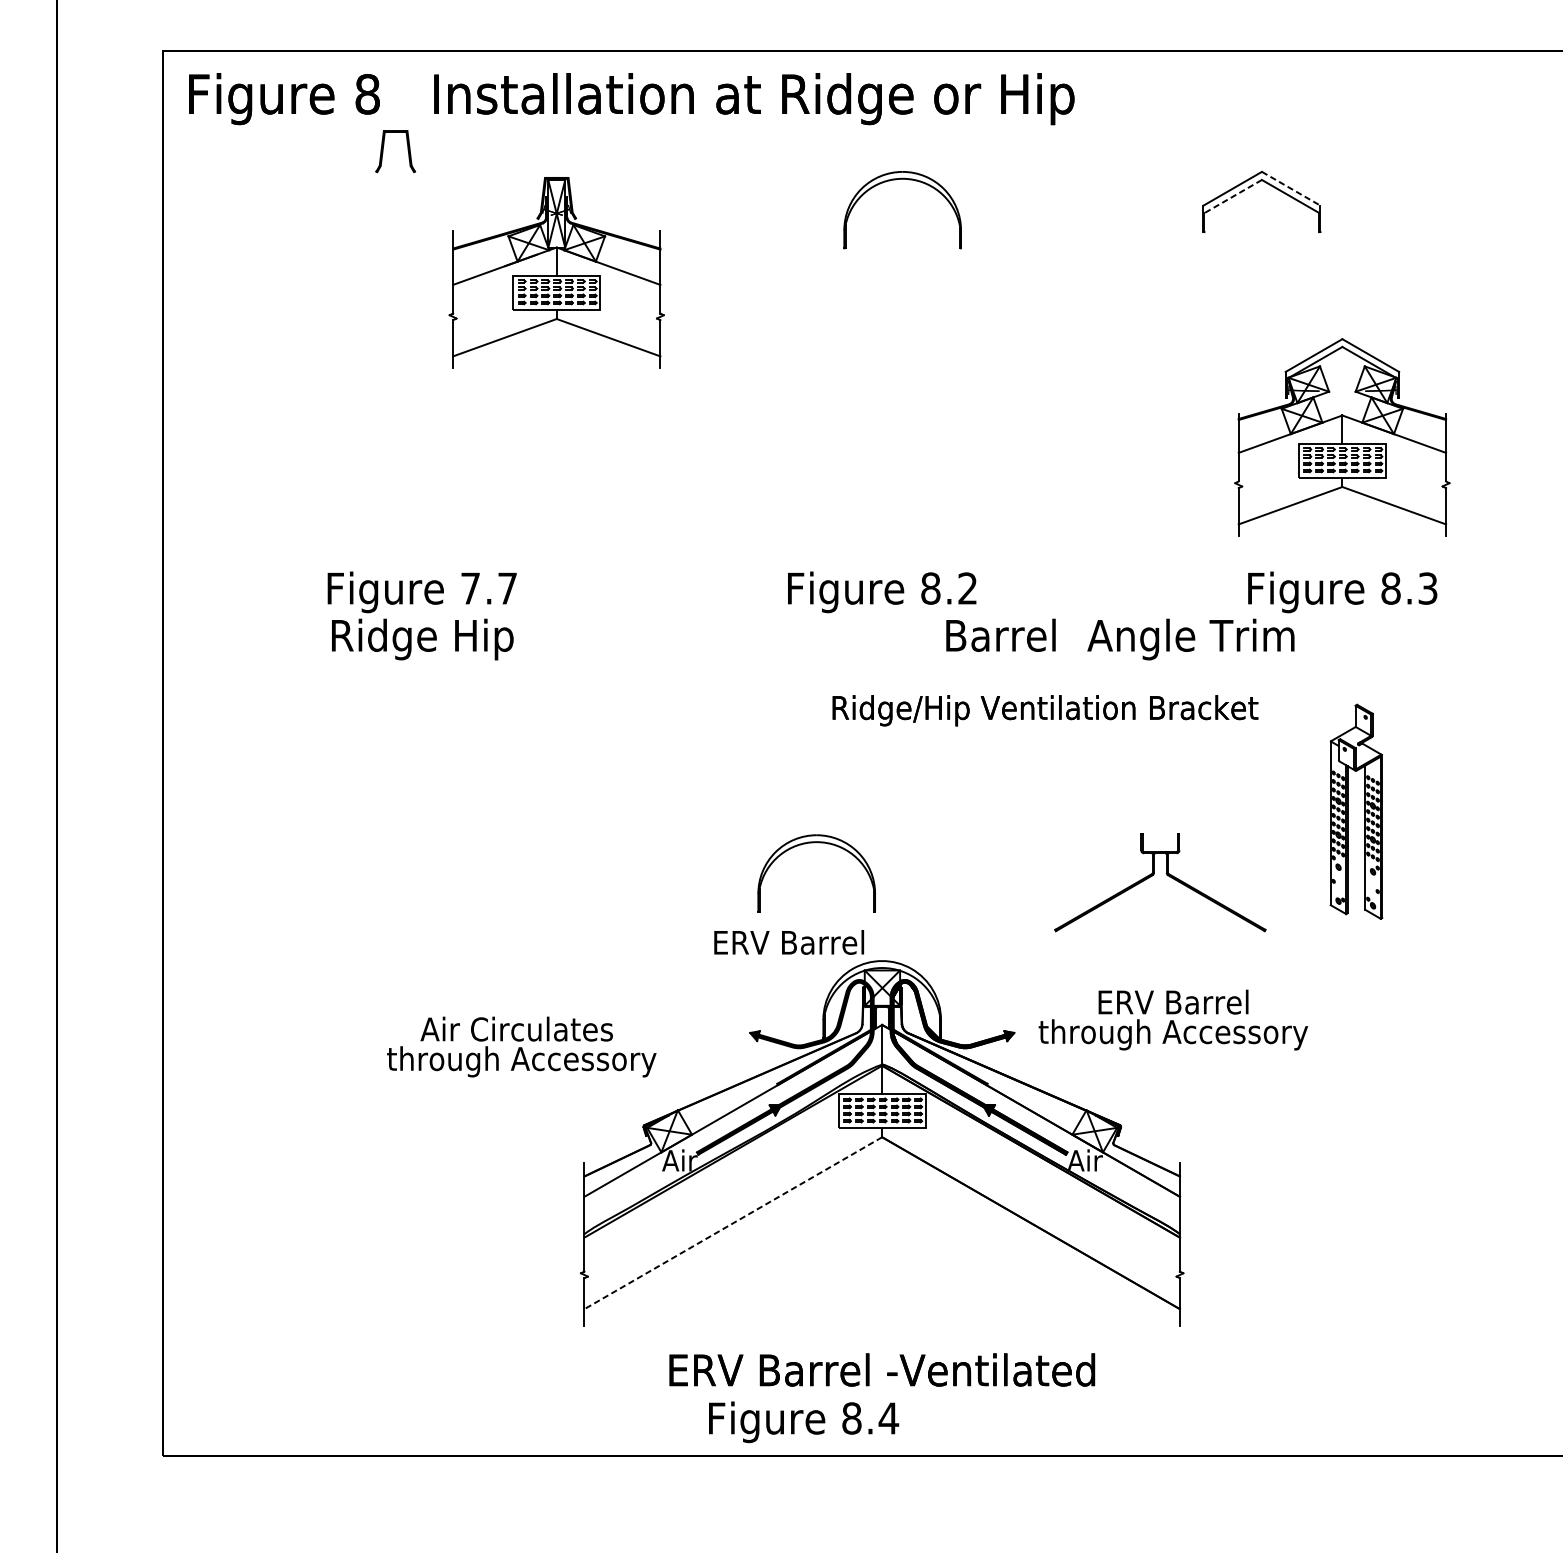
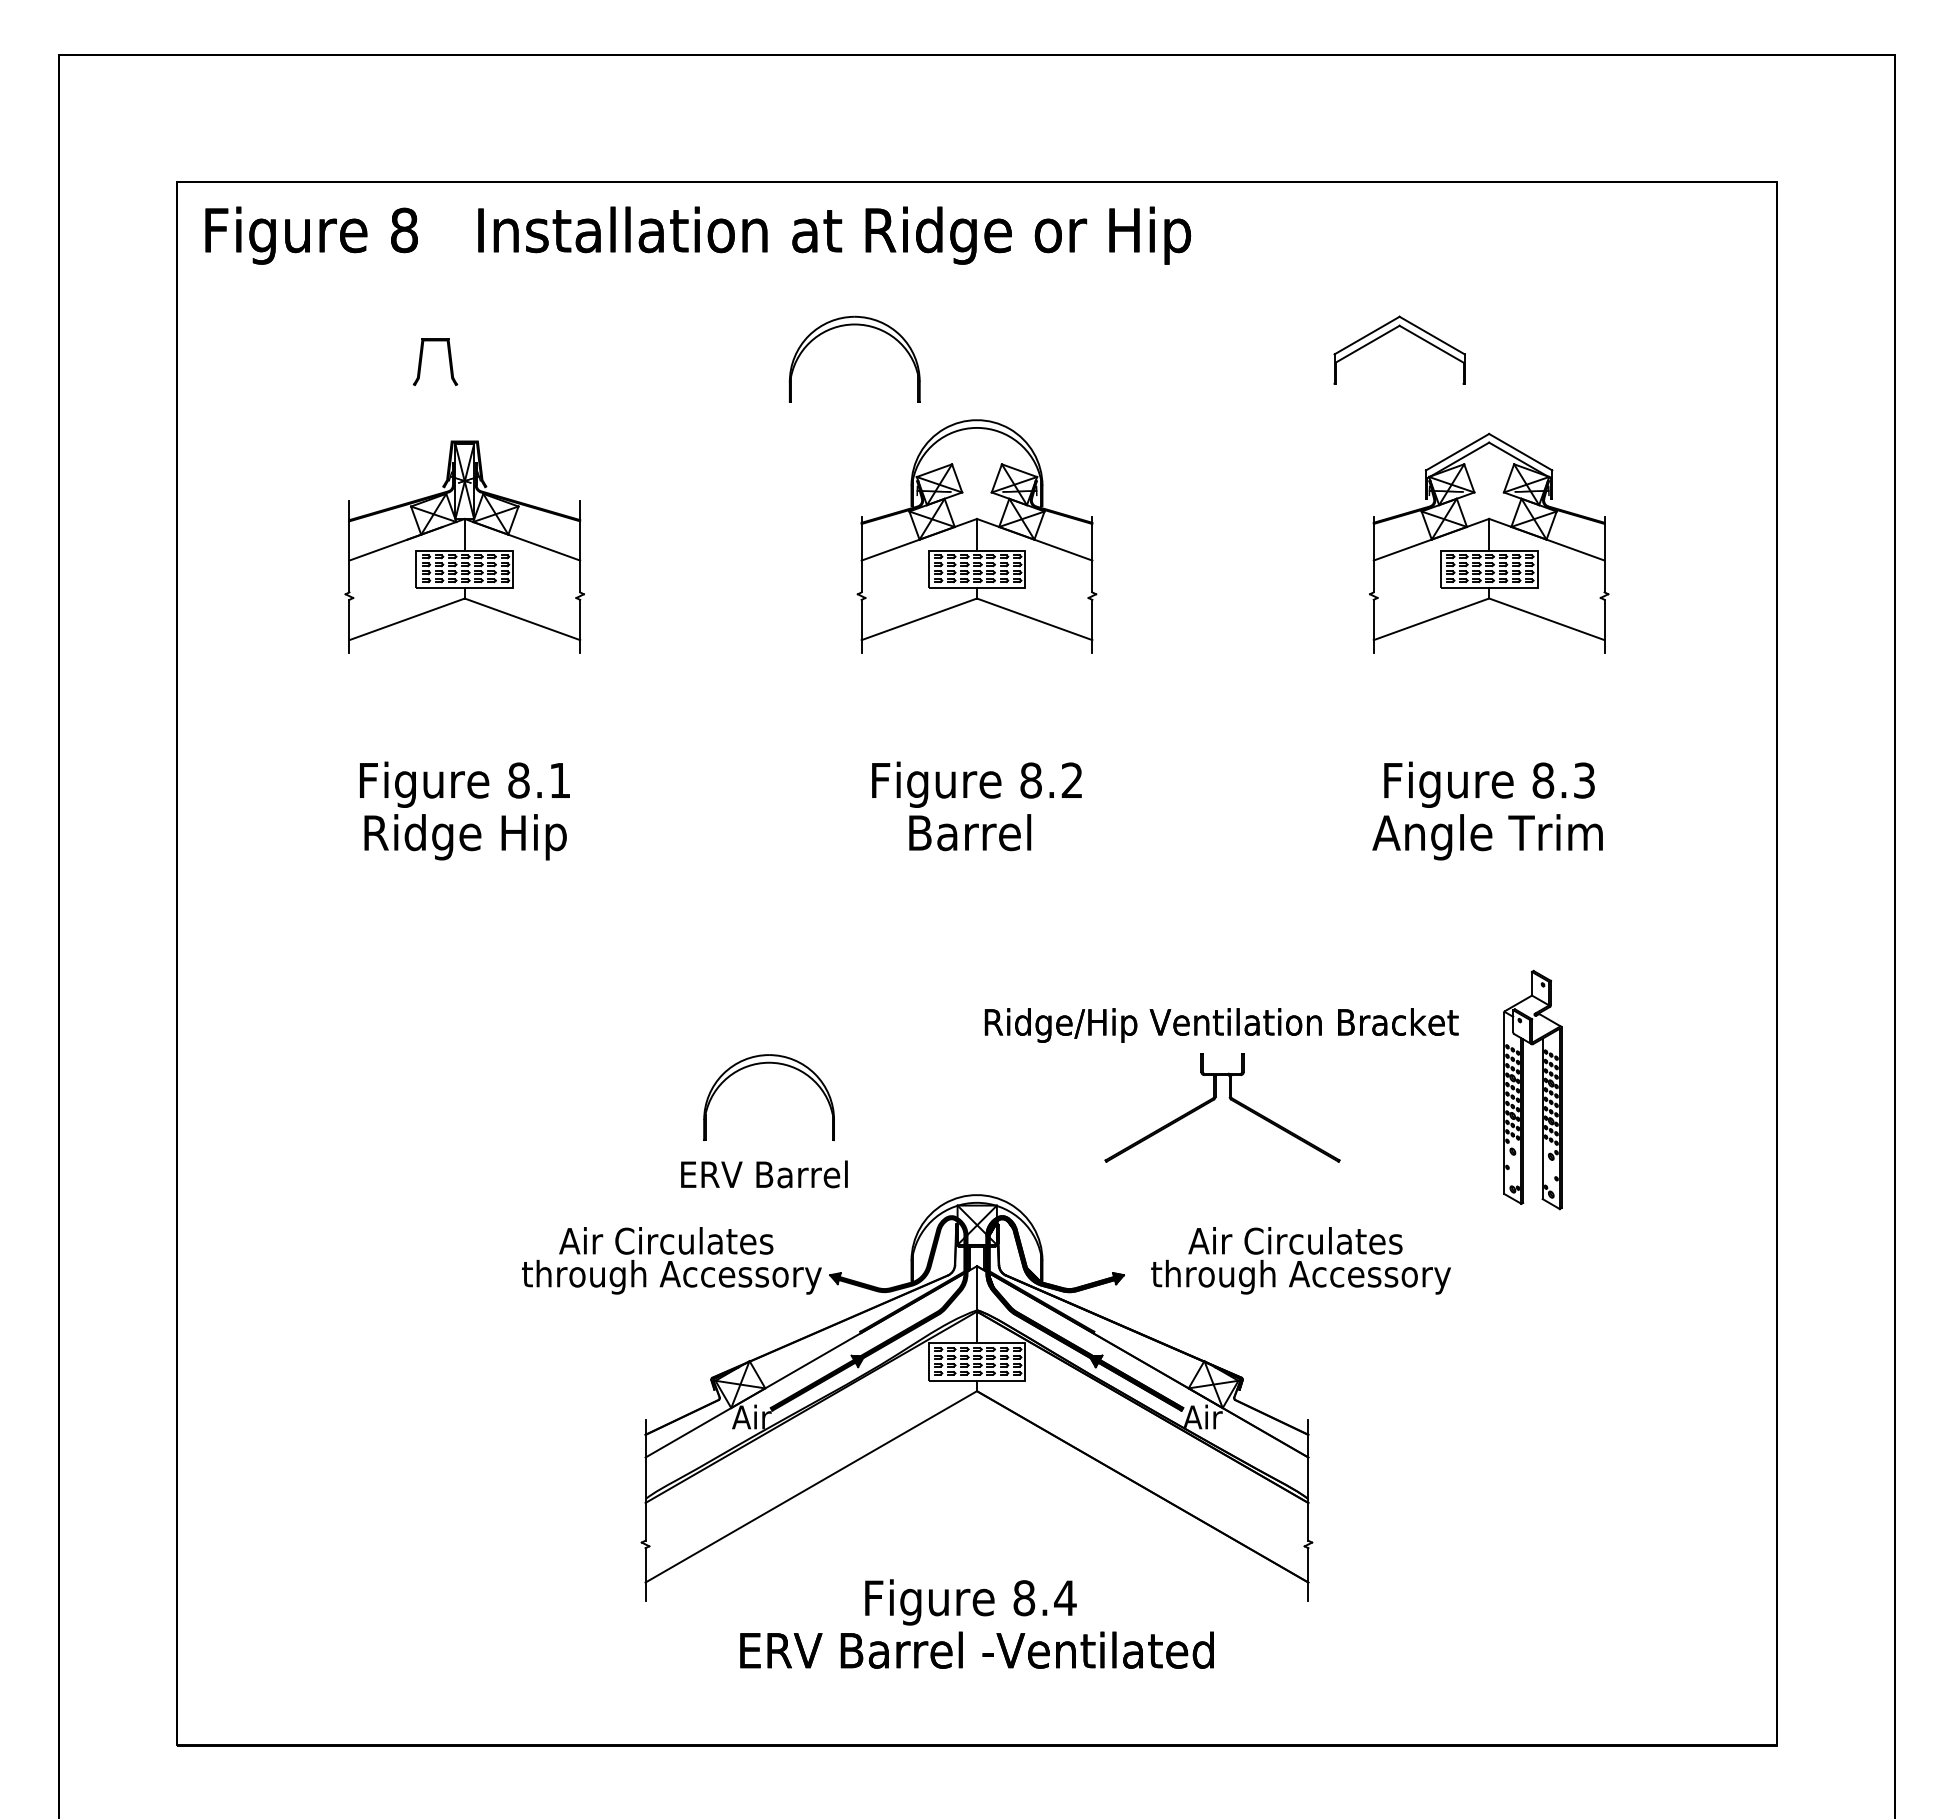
part: (383, 148) -> (422, 358), moved
part: (902, 179) -> (854, 325), moved
line: (1291, 188) -> (1432, 335), dashed -> solid
line: (1233, 196) -> (1367, 344), dashed -> solid
part: (556, 272) -> (464, 546), moved
part: (881, 369) -> (976, 536), added
part: (1342, 436) -> (1489, 542), moved
text: (489, 588) -> (539, 780), 7.7 -> 8.1
text: (1001, 635) -> (970, 832), moved
text: (1190, 639) -> (1487, 837), moved
text: (1045, 710) -> (1221, 1025), moved
part: (1348, 811) -> (1523, 1089), moved
part: (809, 843) -> (761, 1064), moved
part: (1154, 875) -> (1215, 1099), moved
text: (789, 942) -> (764, 1174), moved
text: (1168, 1001) -> (1295, 1240), ERV Barrel -> Air Circulates
text: (521, 1046) -> (671, 1260), moved
line: (732, 1223) -> (810, 1487), dashed -> solid
text: (803, 1422) -> (970, 1602), moved

